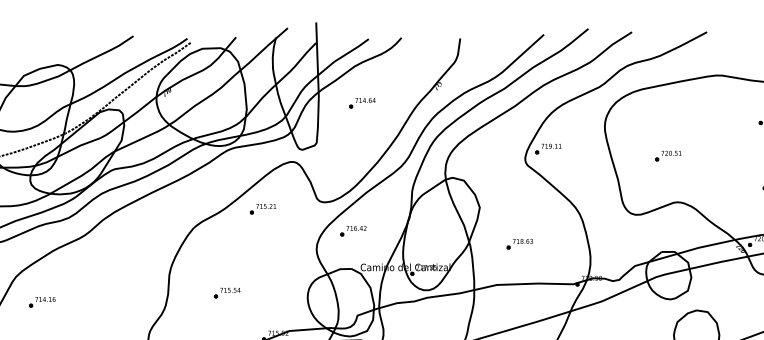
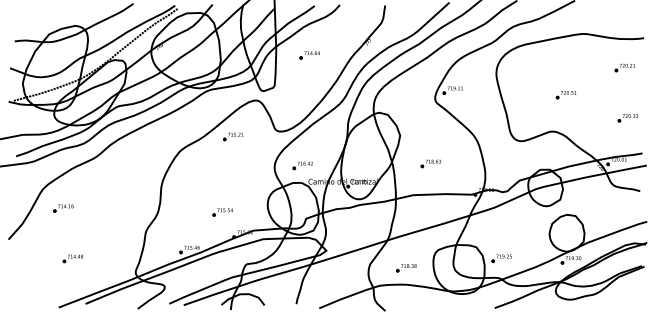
part: (667, 156) -> (565, 95), moved
part: (352, 230) -> (302, 165), moved
part: (226, 293) -> (222, 212), moved

